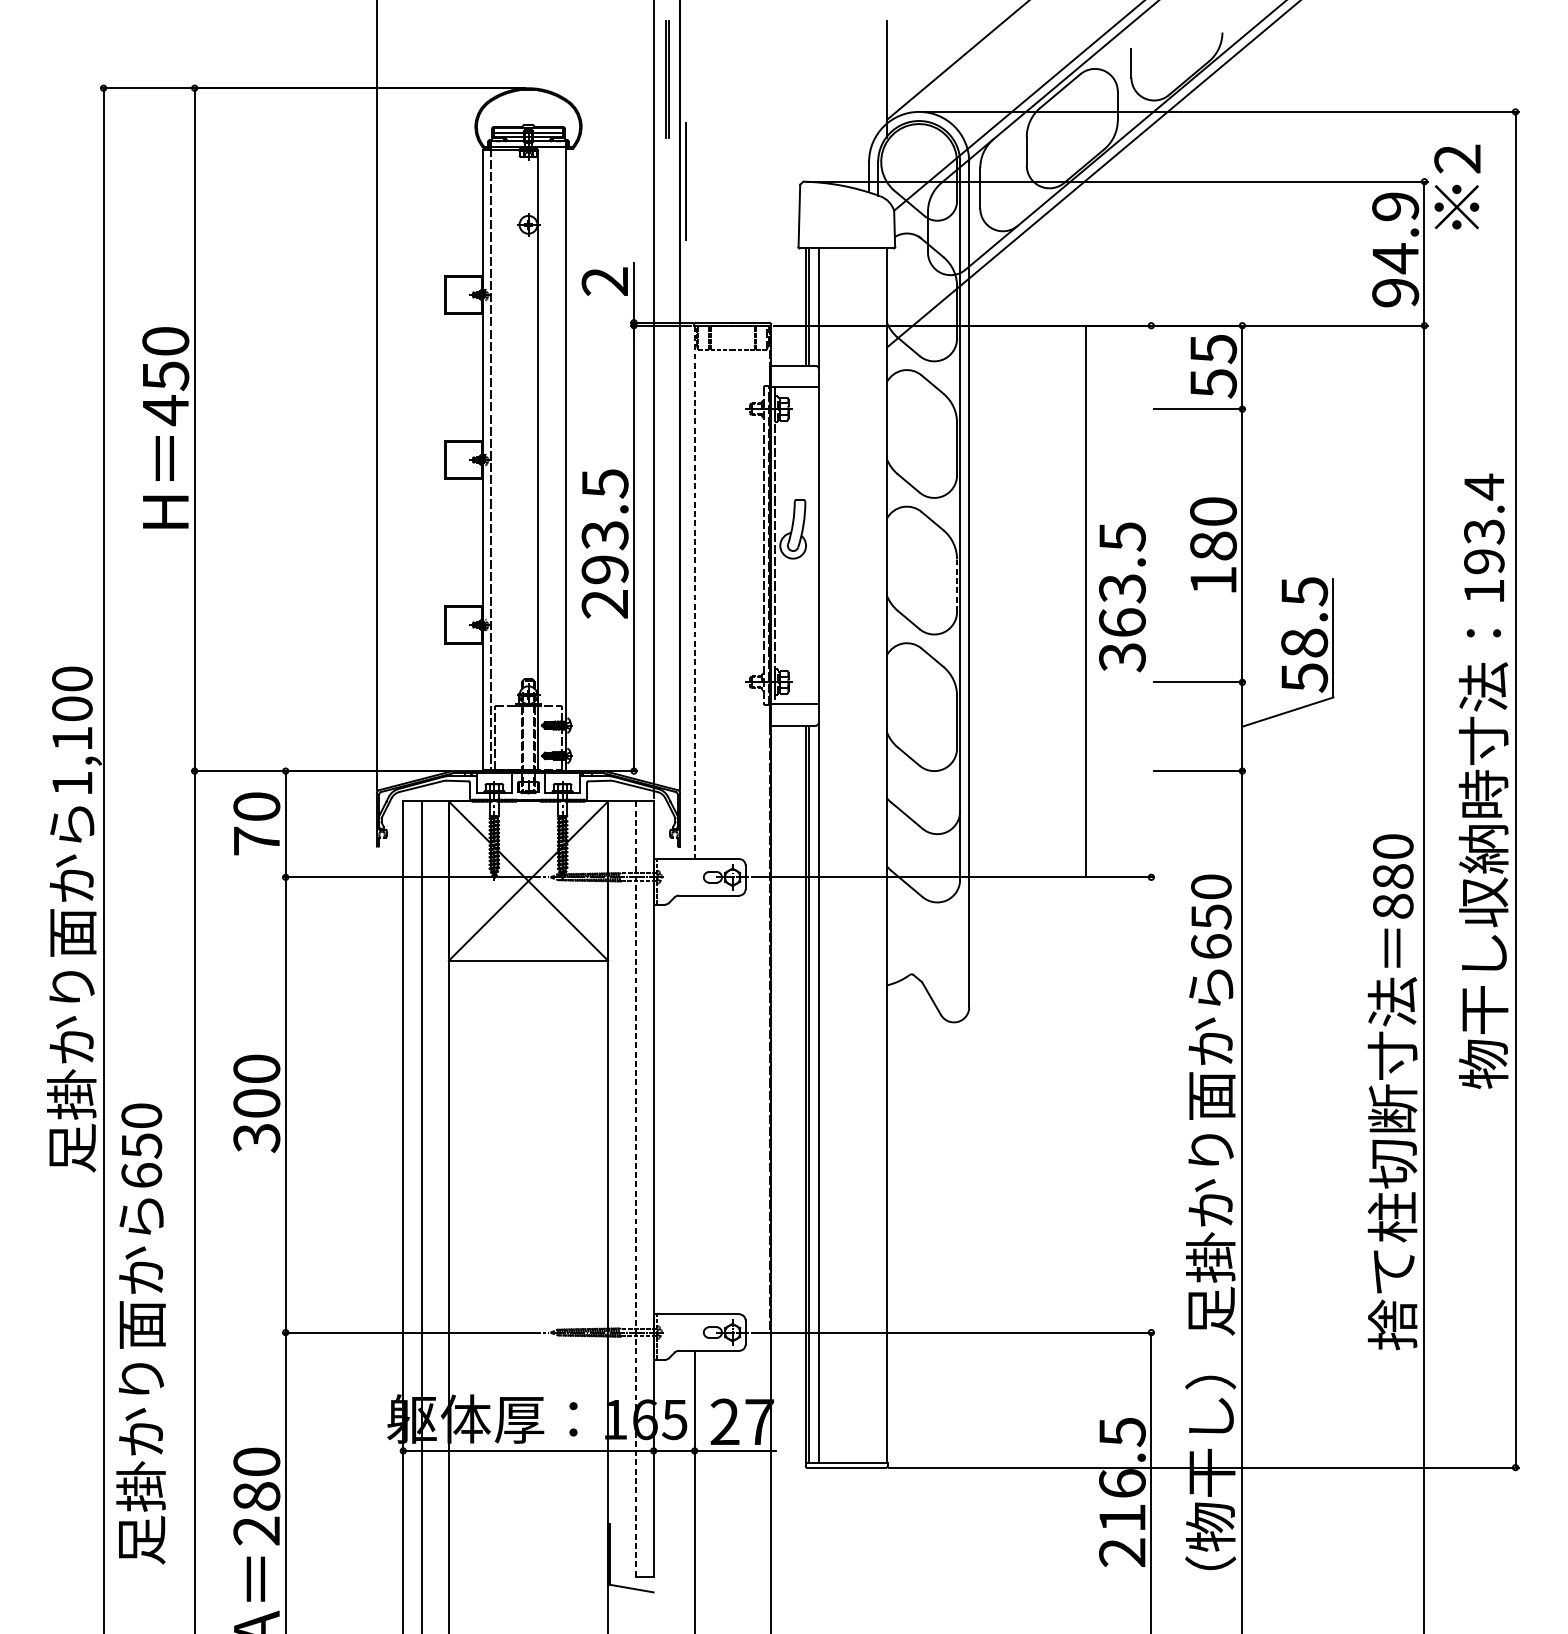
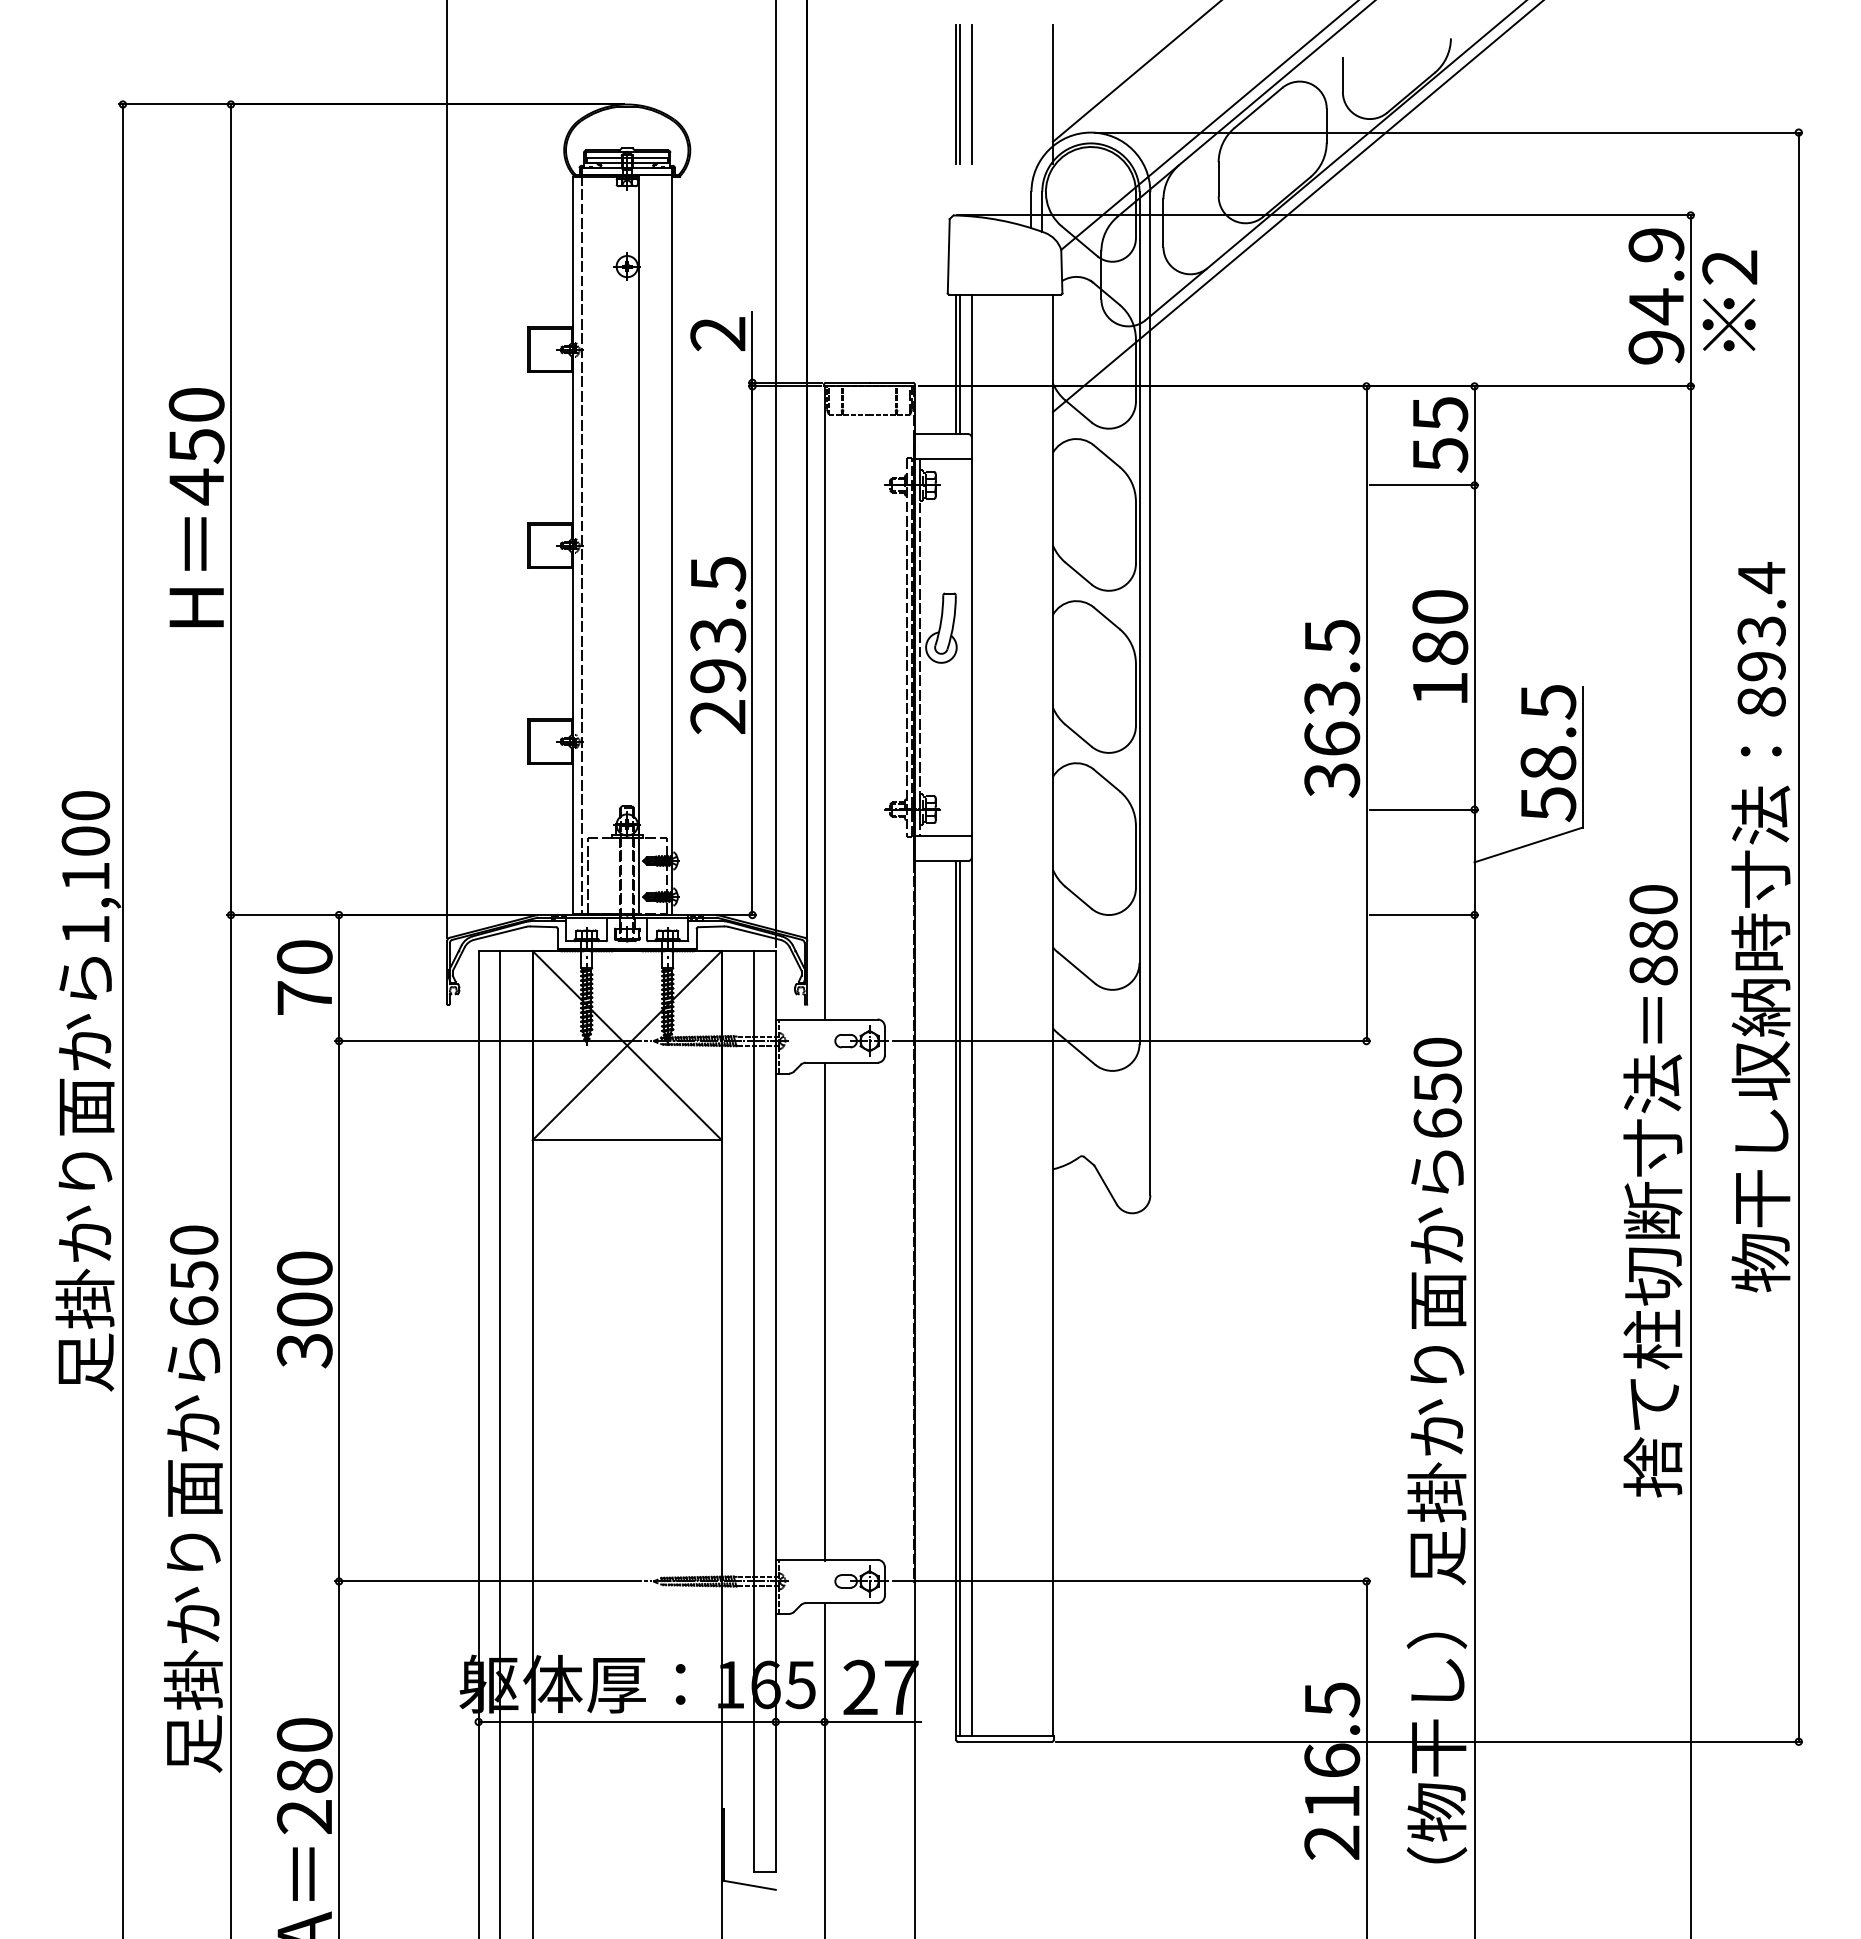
part: (666, 79) -> (957, 94), moved
line: (686, 181) -> (971, 94), moved
text: (1457, 186) -> (1729, 300), moved
line: (956, 585) -> (1135, 694), dashed -> solid
text: (1484, 591) -> (1761, 701), 193.4 -> 893.4
line: (694, 592) -> (824, 702), dashed -> solid
line: (1086, 601) -> (1366, 713), moved
text: (1392, 1092) -> (1652, 1191), moved
line: (694, 1105) -> (824, 1311), added
line: (635, 1189) -> (754, 1411), dashed -> solid
text: (141, 1333) -> (193, 1498), moved

